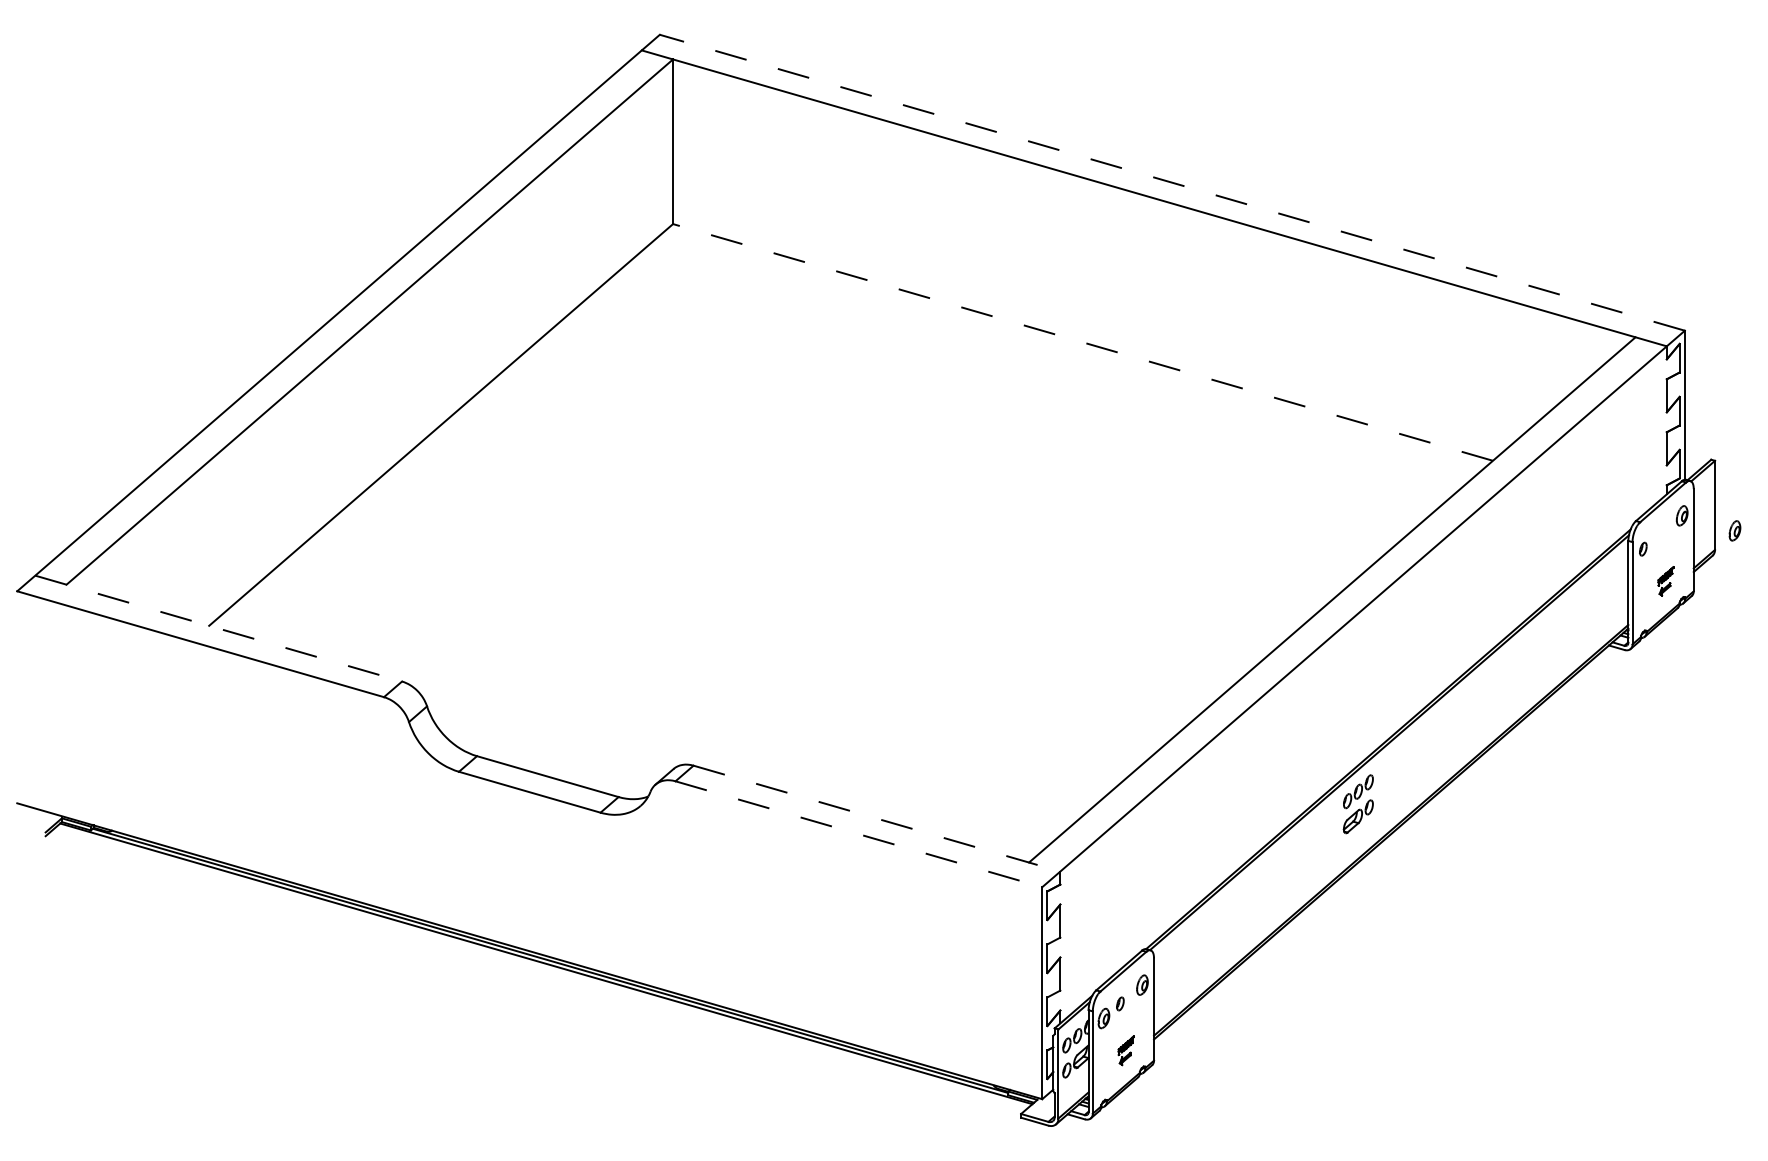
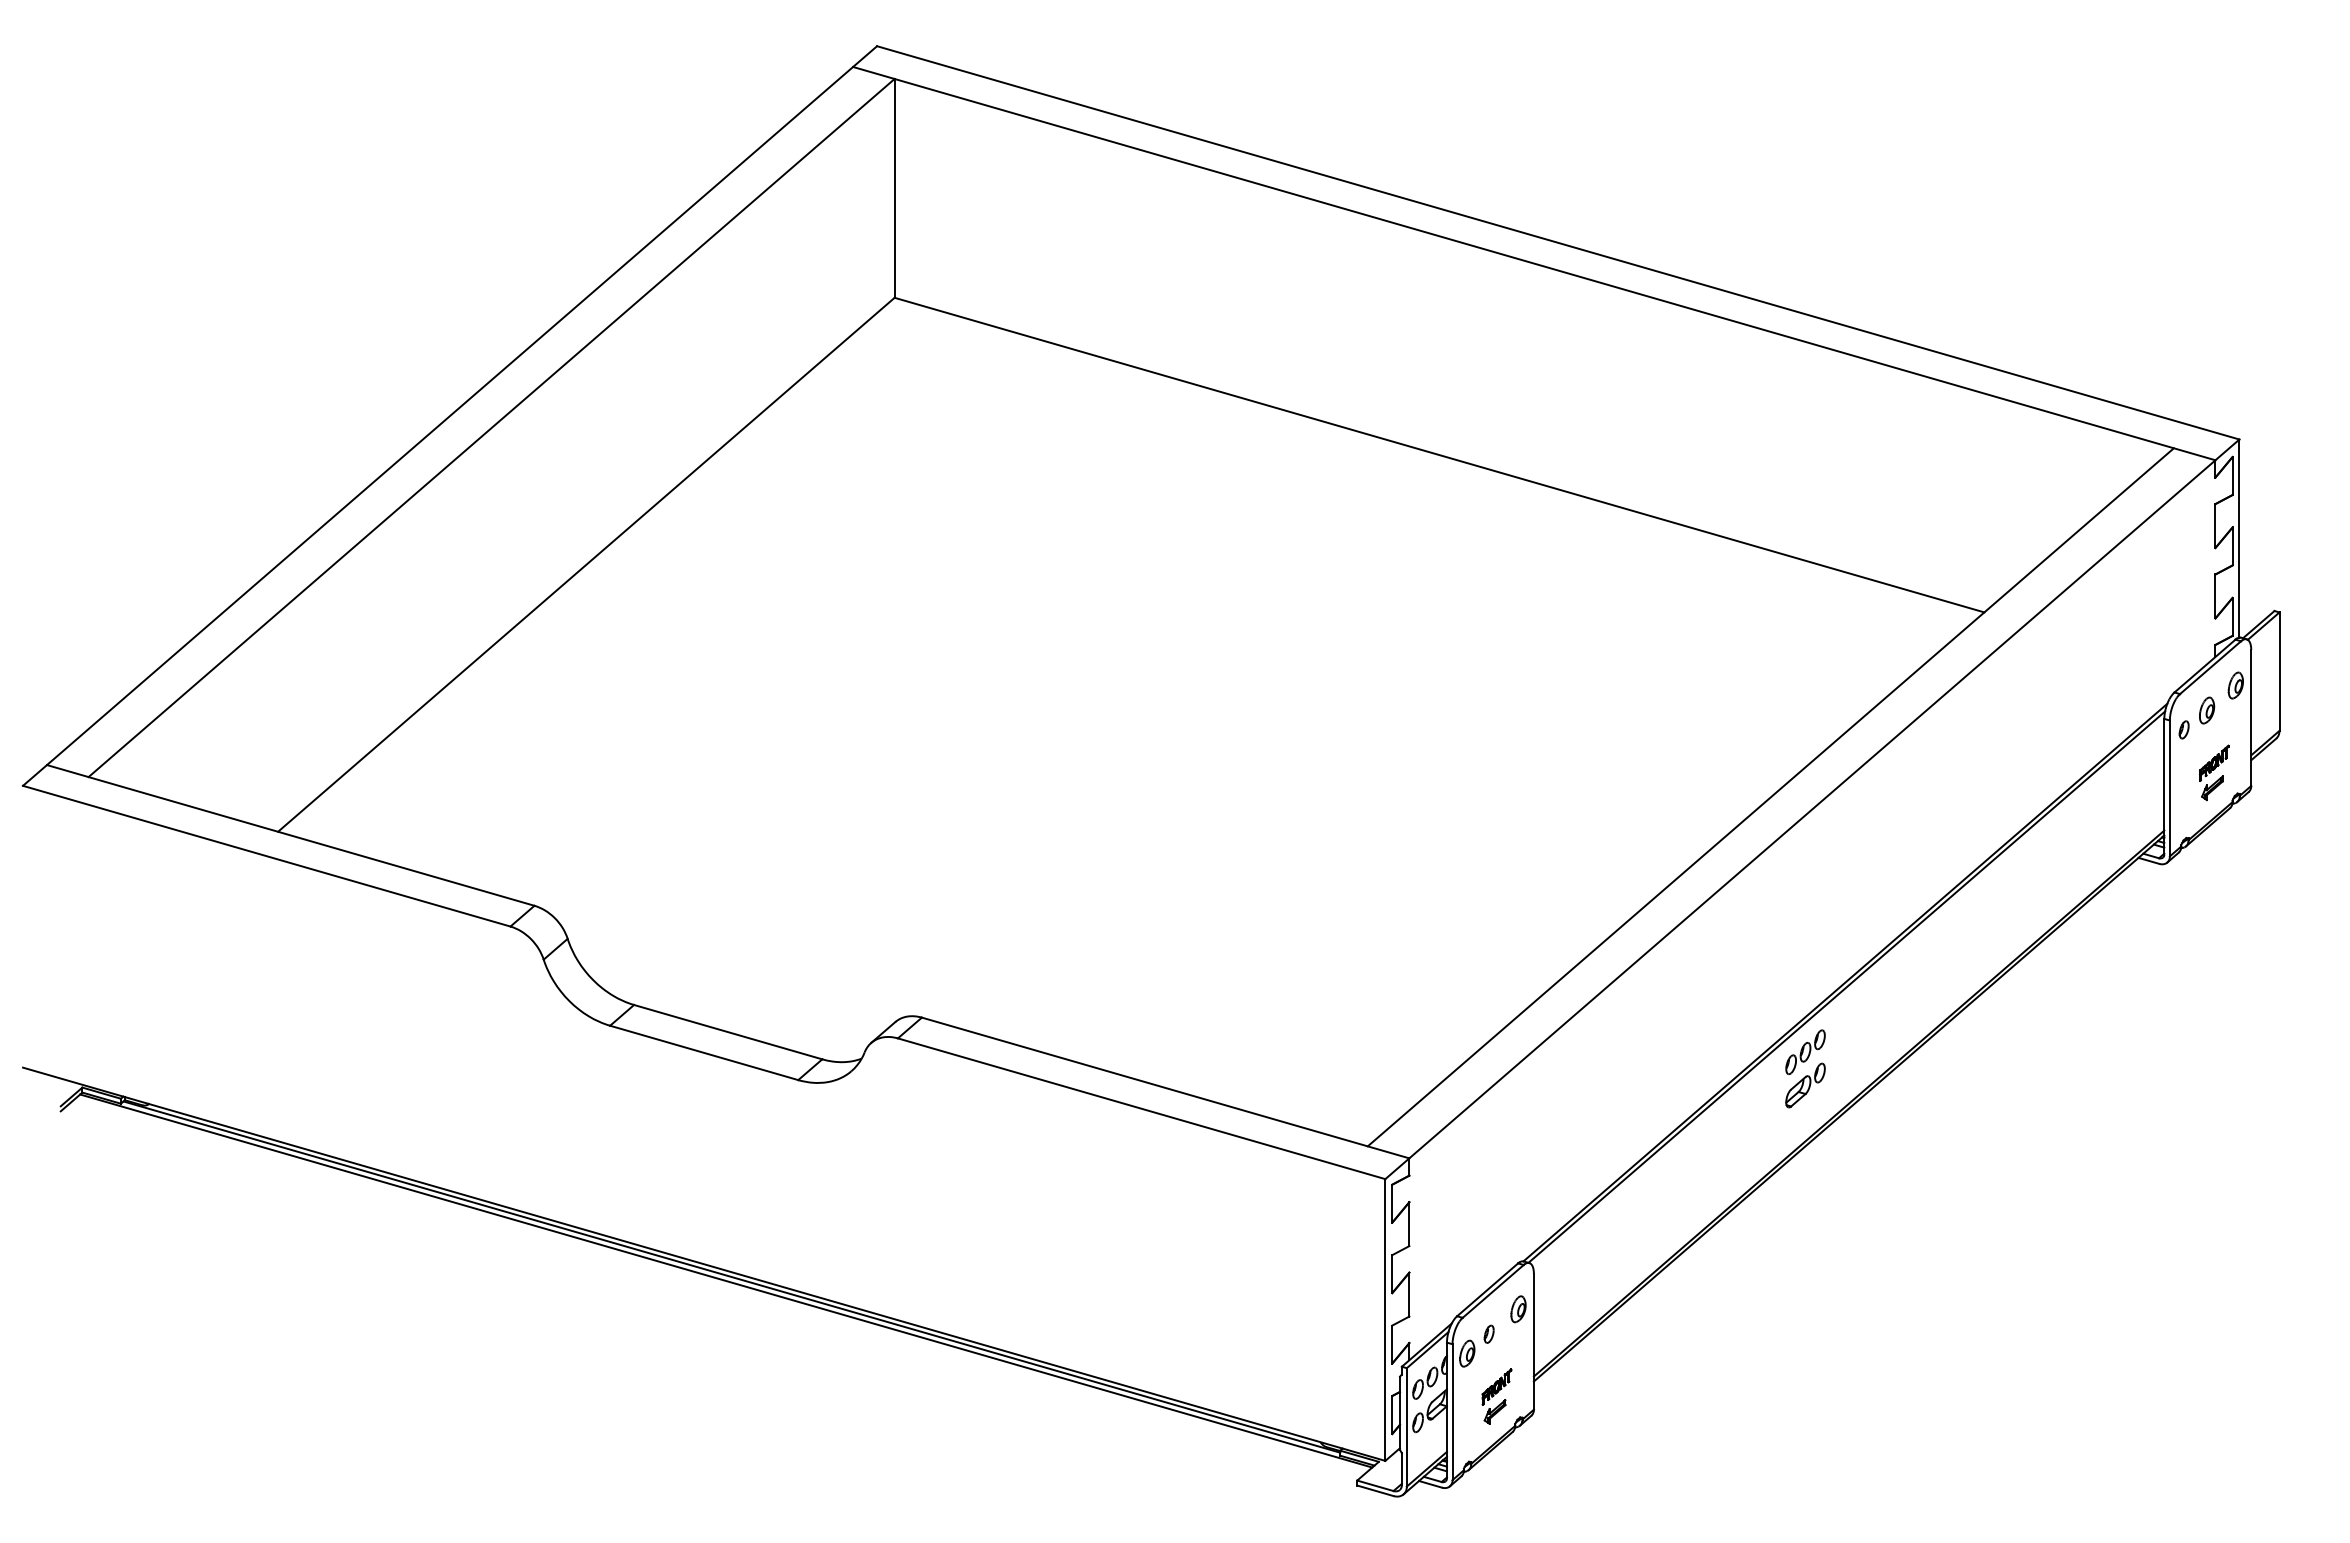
line: (1172, 182) -> (1558, 242), dashed -> solid
line: (1083, 341) -> (1439, 454), dashed -> solid
part: (1735, 530) -> (2207, 710), moved
part: (1666, 581) -> (2214, 772), size x1.43
line: (218, 628) -> (290, 835), dashed -> solid
line: (876, 819) -> (1165, 1088), dashed -> solid
line: (858, 834) -> (1141, 1108), dashed -> solid
part: (1125, 1050) -> (1496, 1396), size x1.43

